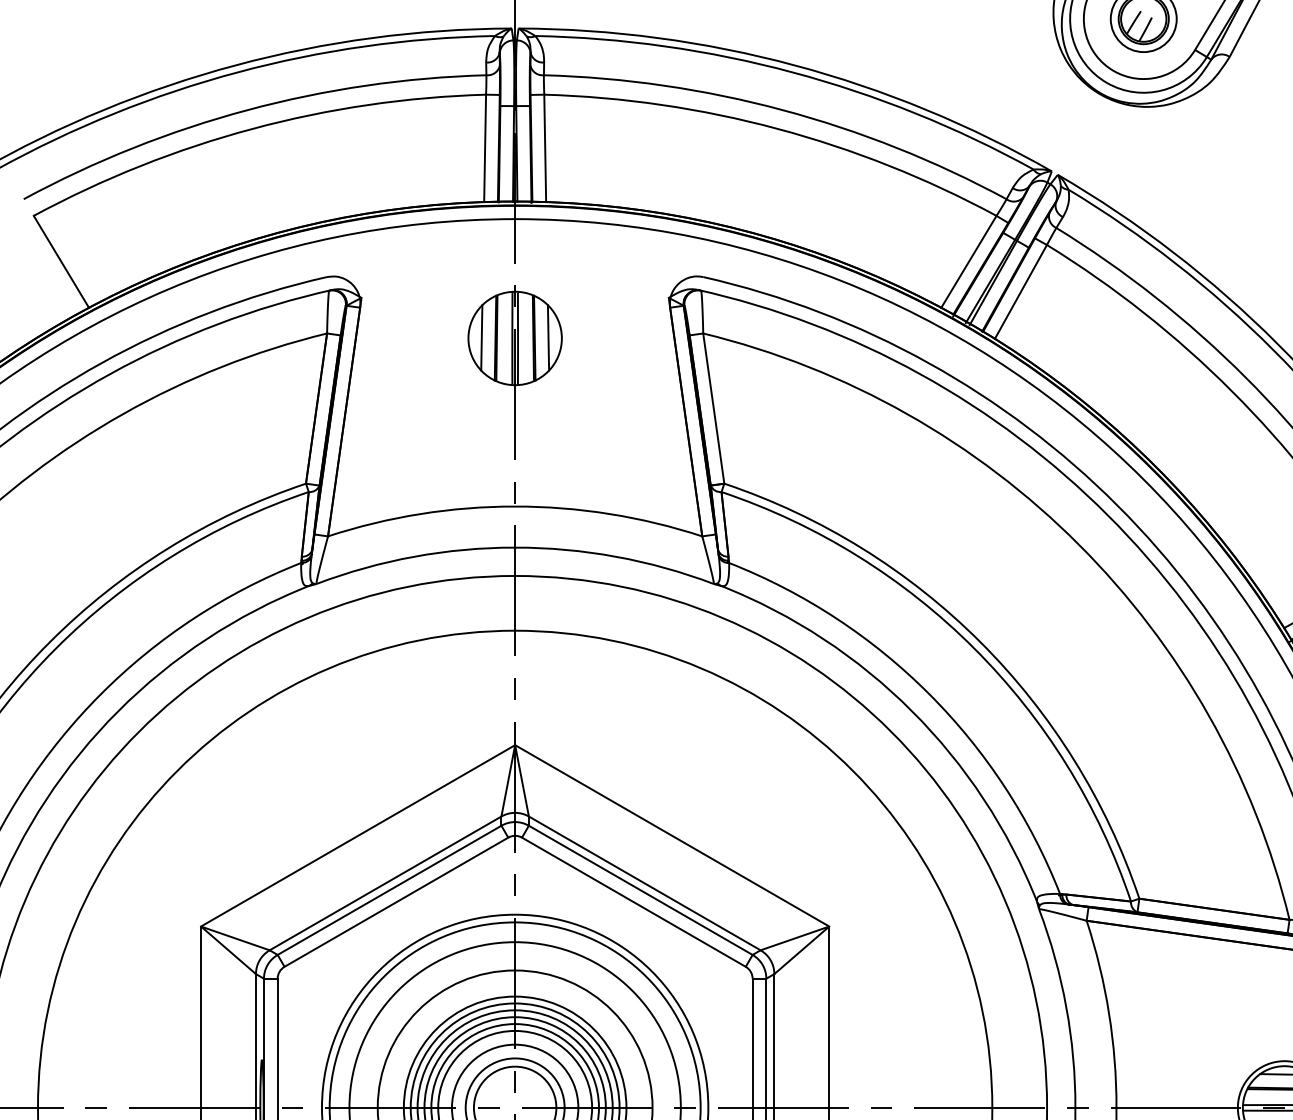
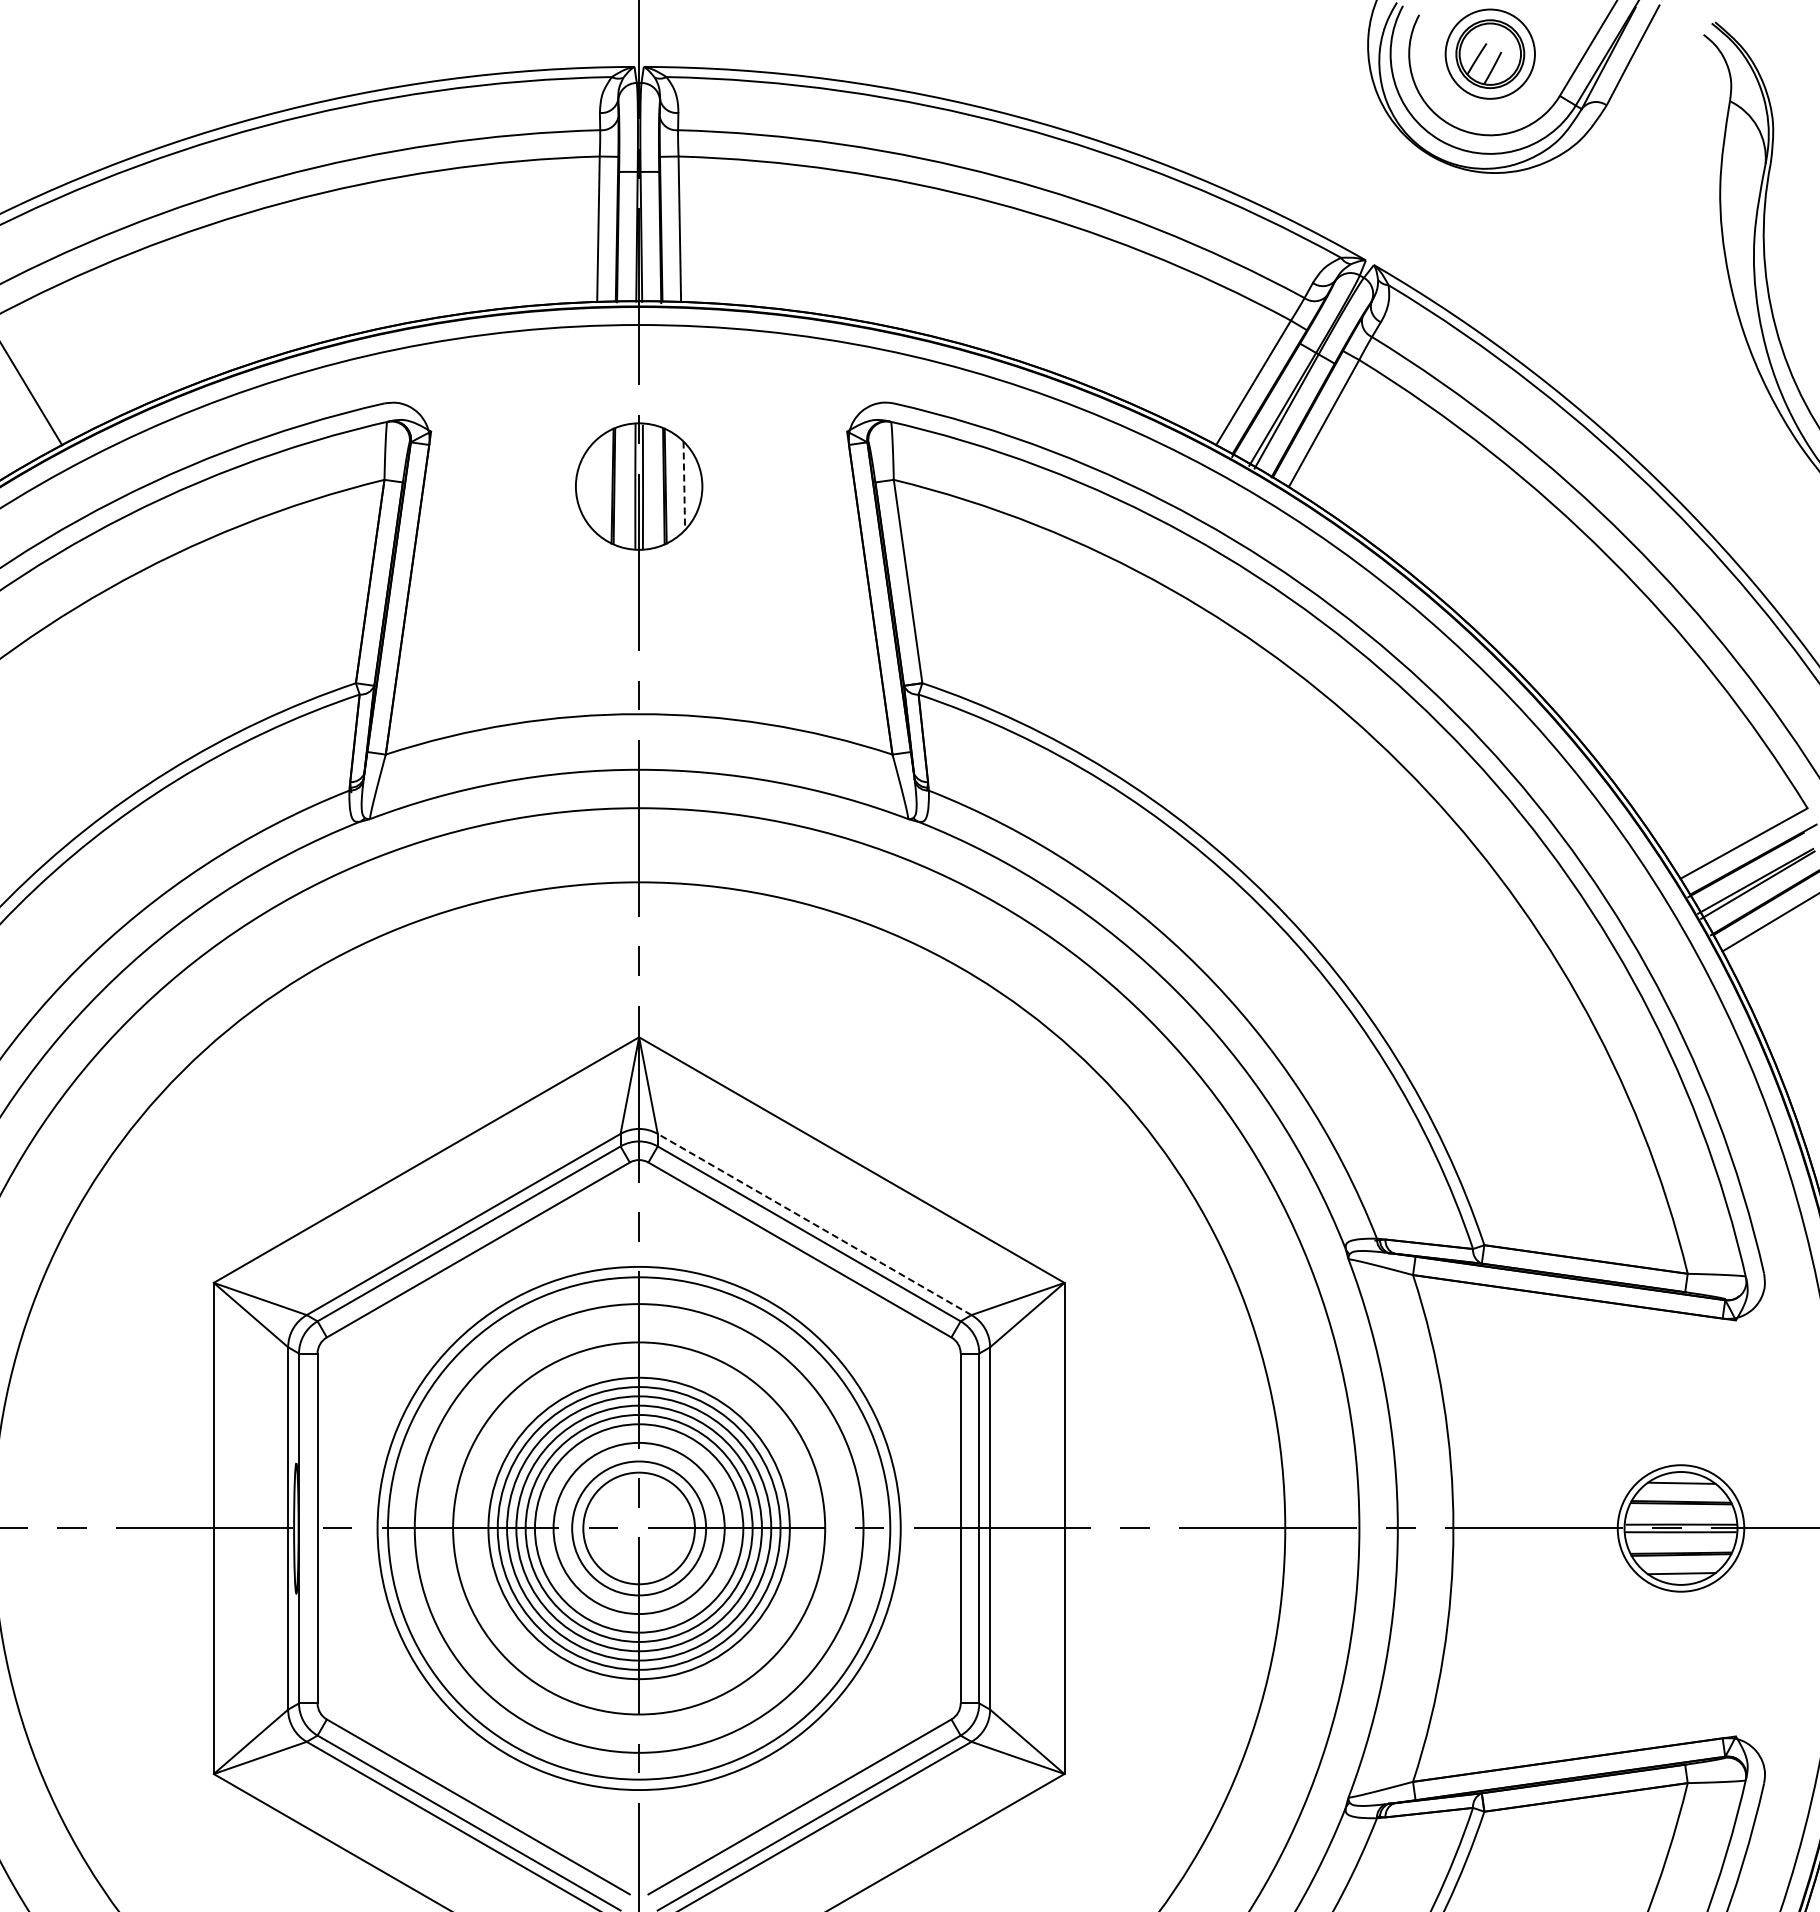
line: (481, 337) -> (593, 485), removed
line: (548, 338) -> (684, 486), solid -> dashed
line: (644, 883) -> (814, 1224), solid -> dashed

